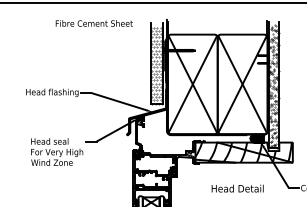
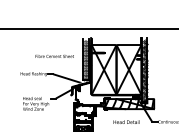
text: (93, 21) -> (54, 55), moved

